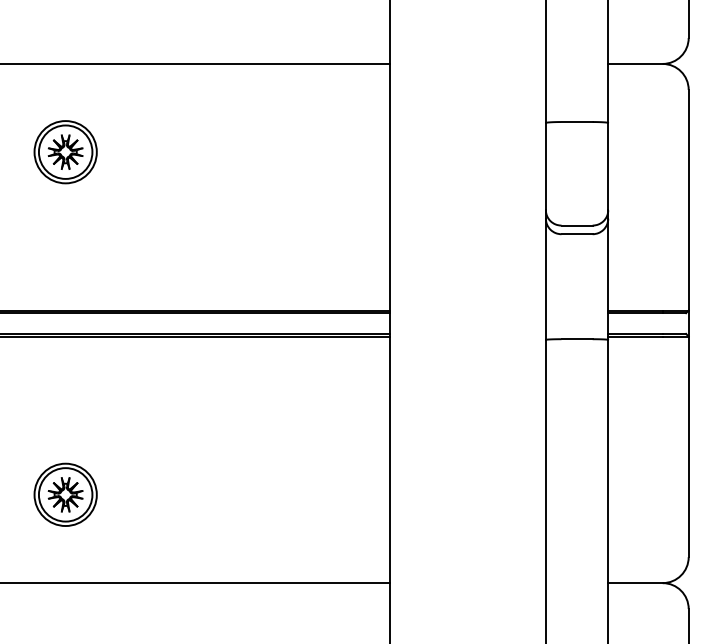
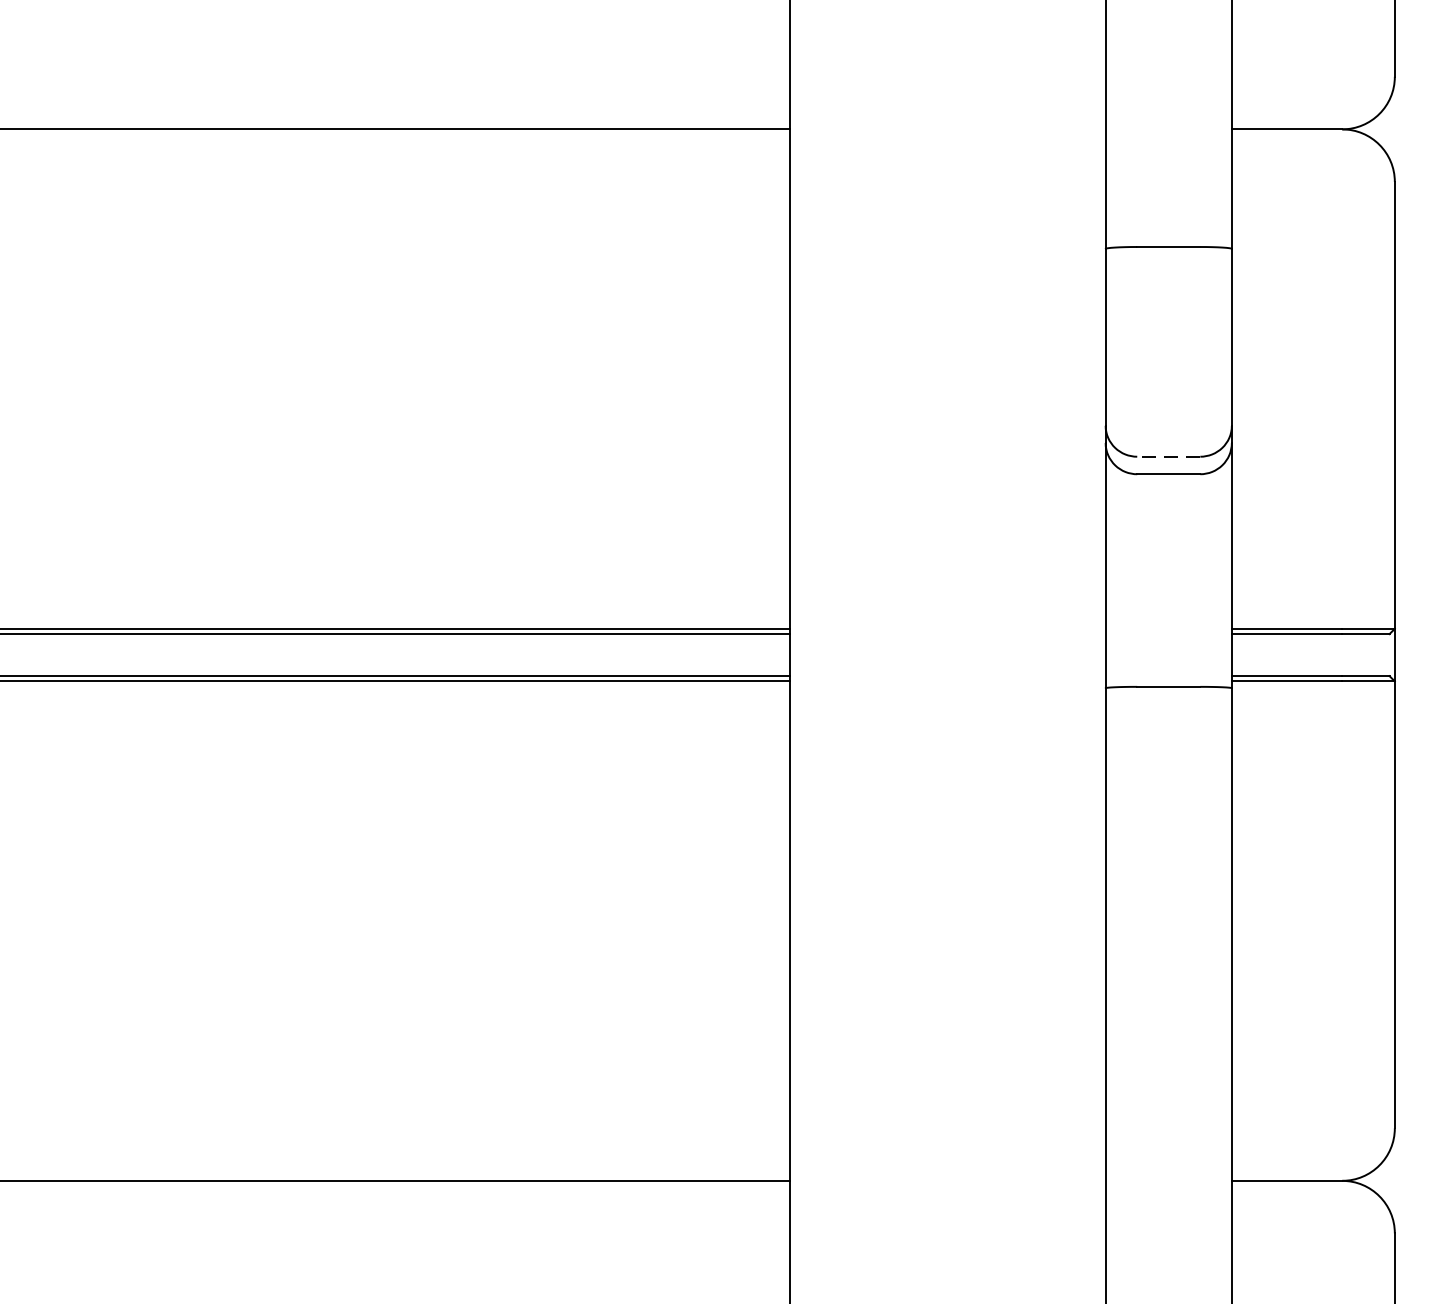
part: (65, 152) -> (132, 308), removed
line: (577, 225) -> (1169, 456), solid -> dashed
part: (65, 494) -> (132, 1001), removed

